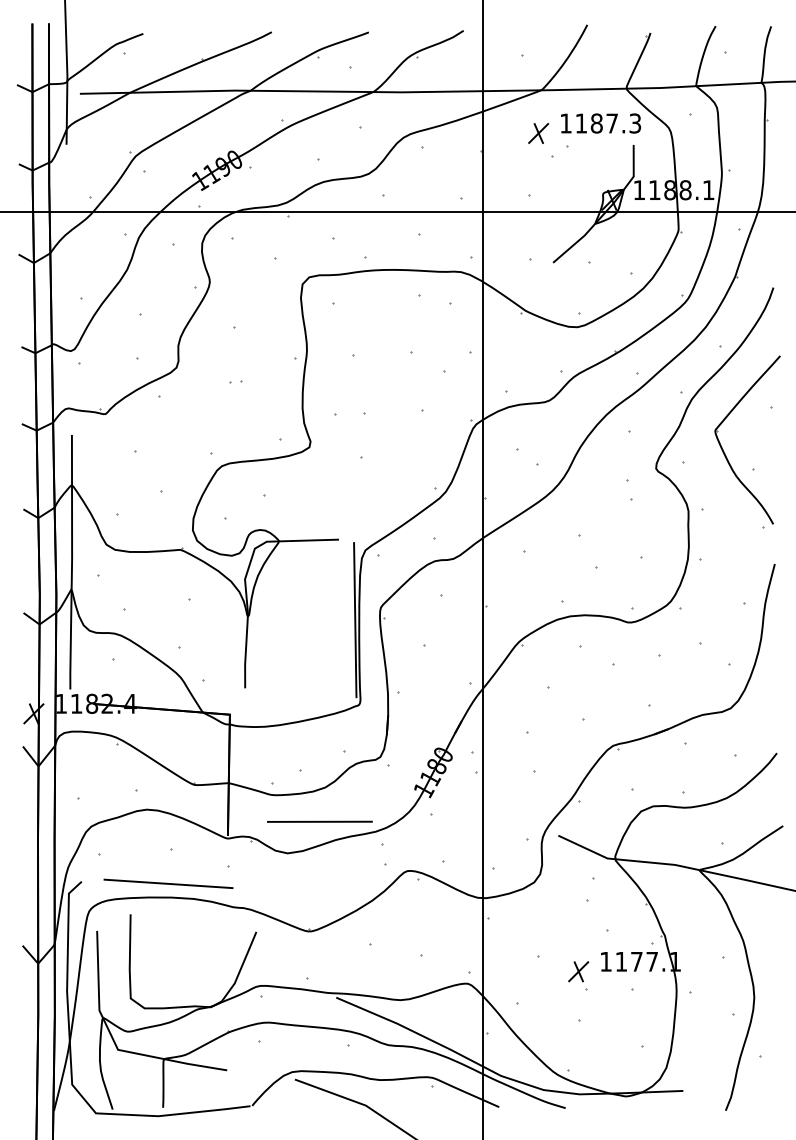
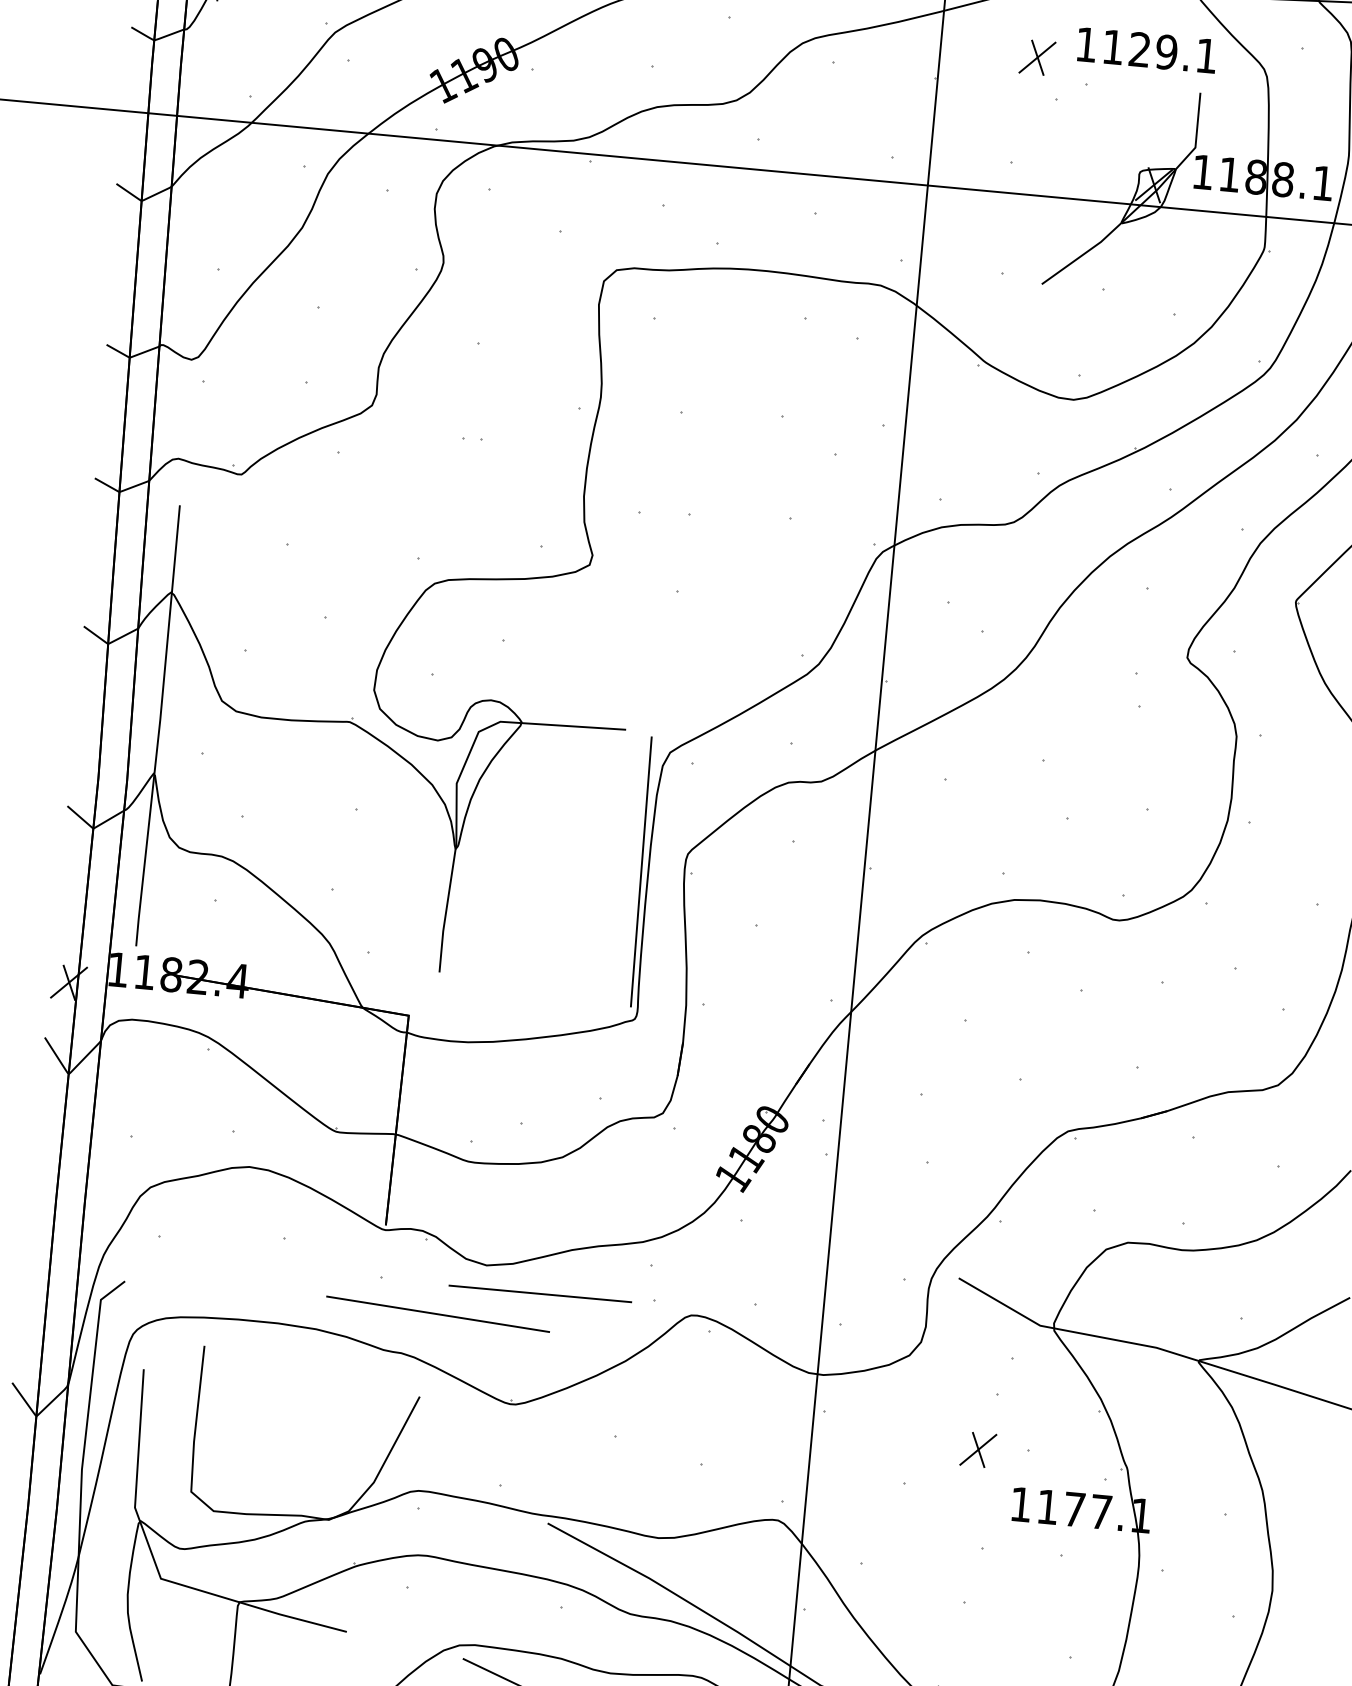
text: (615, 123) -> (1172, 52), 1187.3 -> 1129.1
line: (319, 821) -> (539, 1293), moved
line: (168, 883) -> (438, 1313), moved
part: (578, 971) -> (978, 1449), moved

